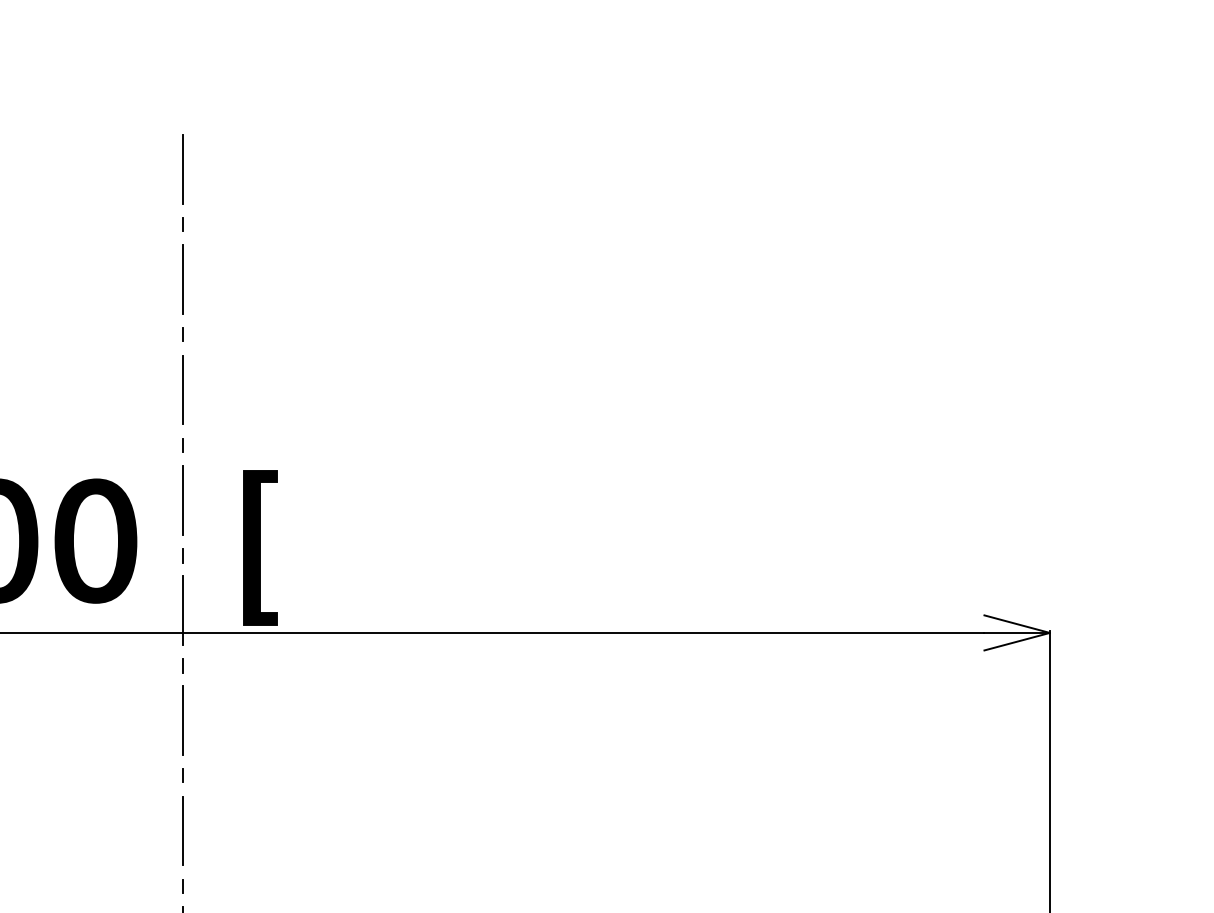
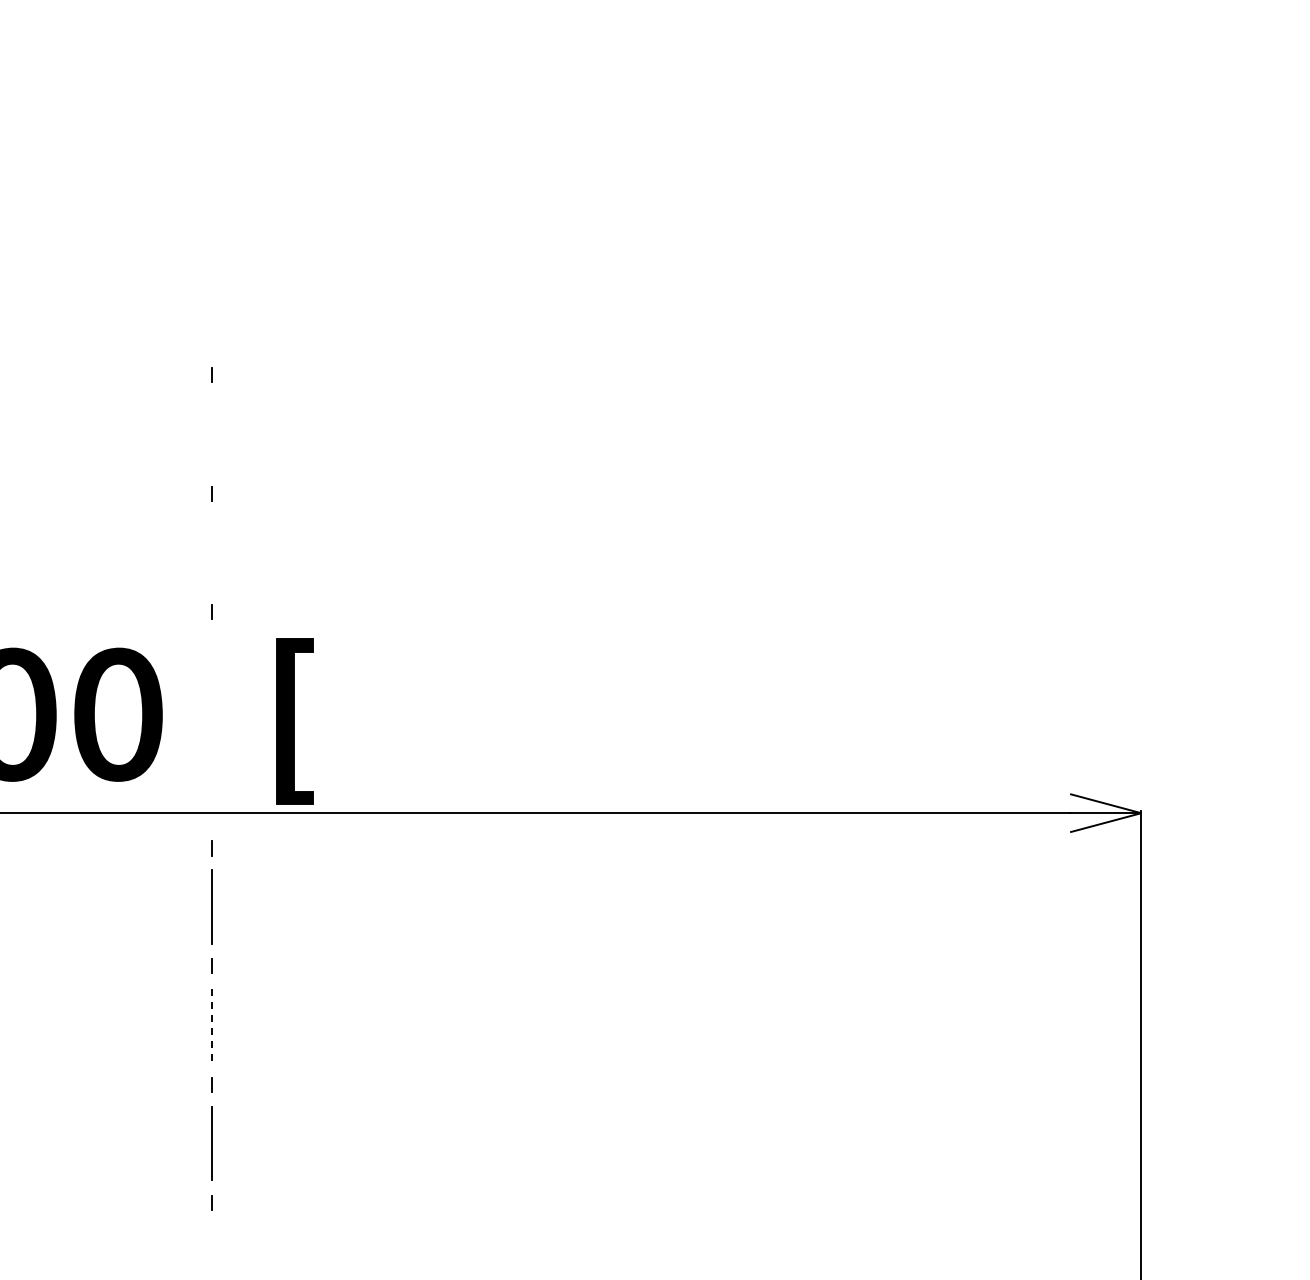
line: (183, 169) -> (212, 316), removed
line: (183, 279) -> (212, 434), removed
line: (183, 389) -> (212, 552), removed
line: (183, 499) -> (212, 670), removed
line: (182, 555) -> (211, 730), removed
line: (183, 609) -> (212, 788), removed
line: (183, 830) -> (212, 1025), solid -> dashed

